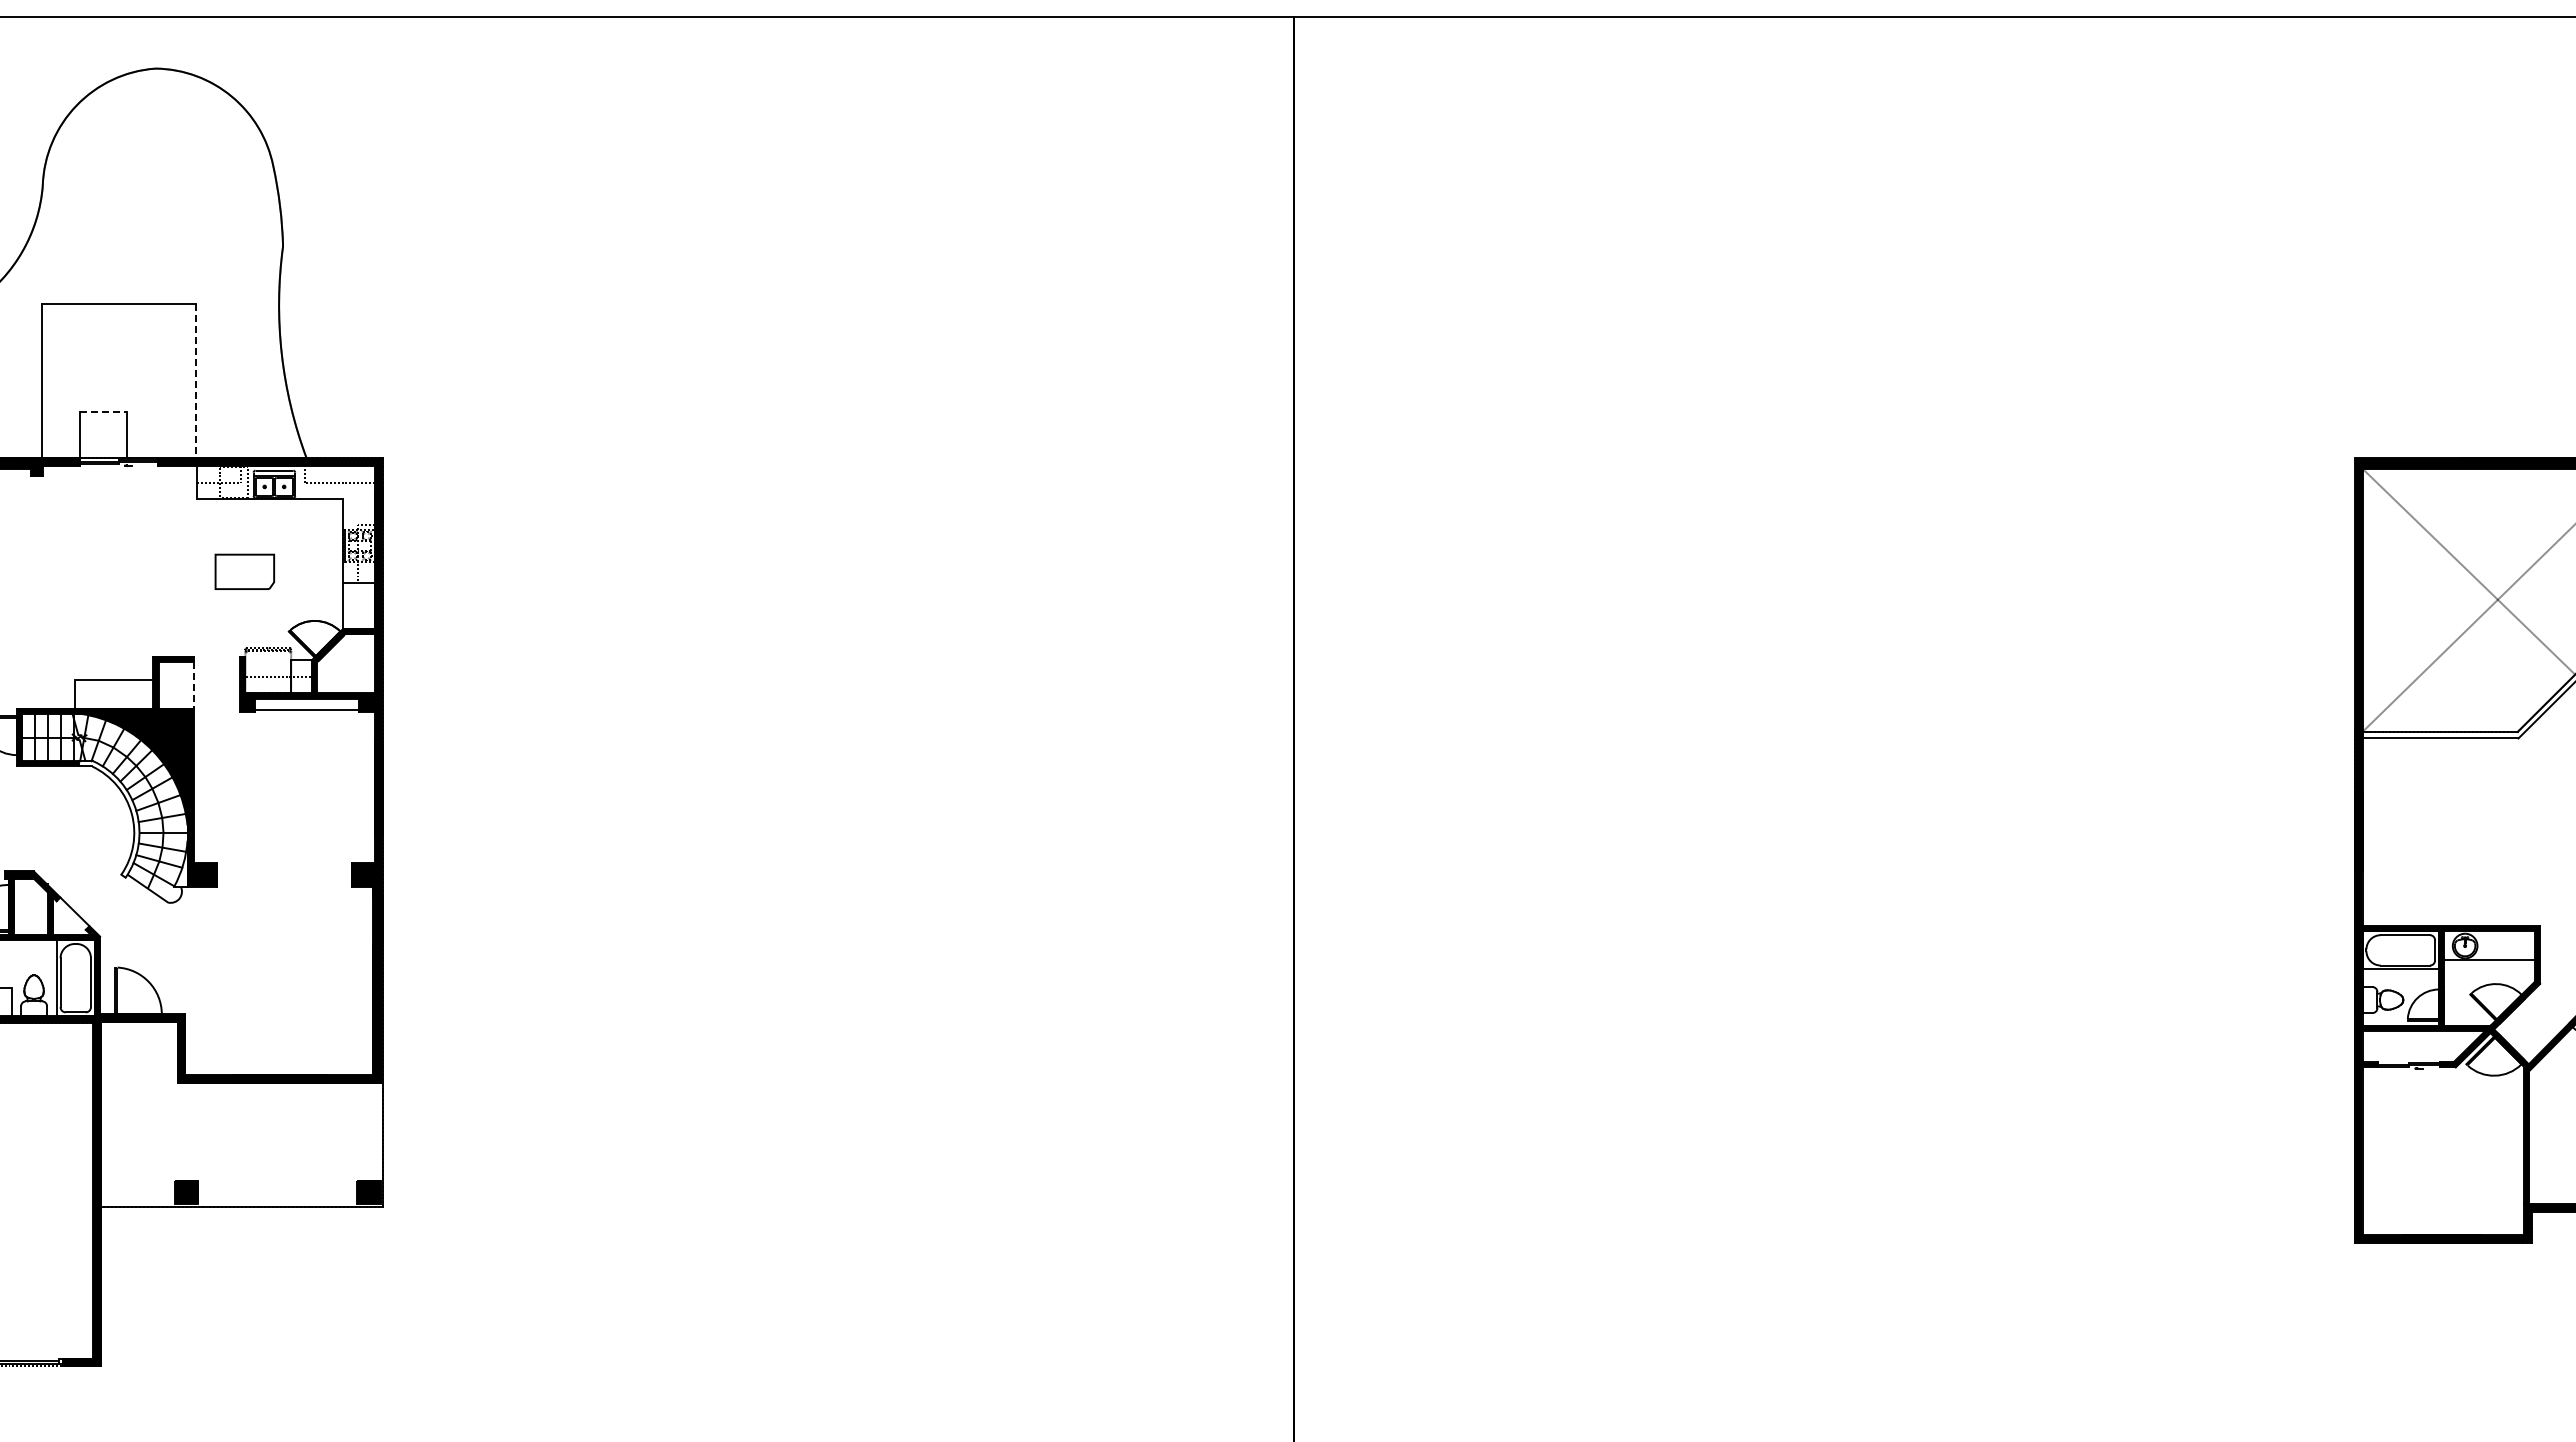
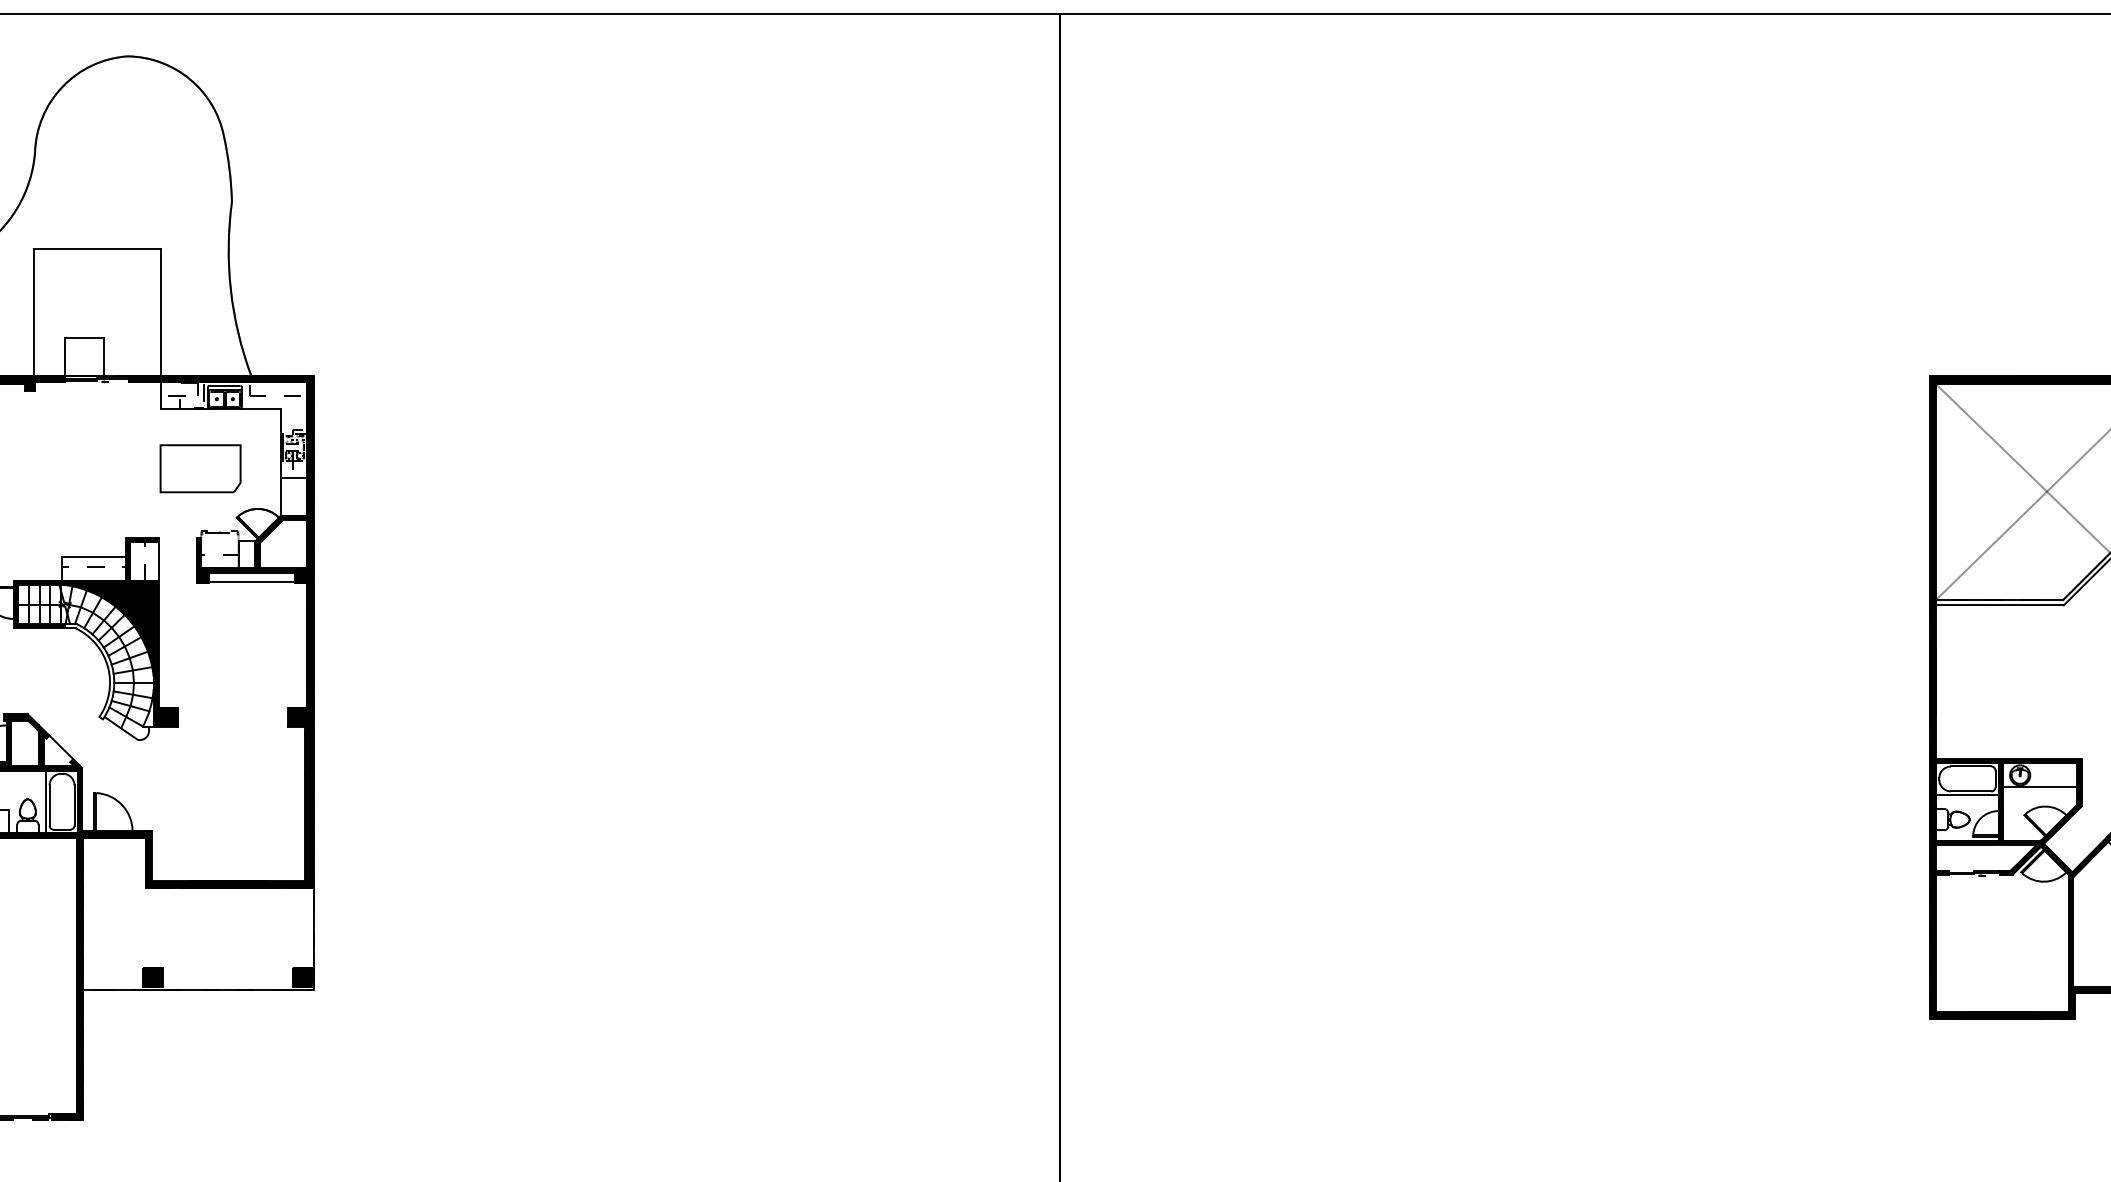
line: (196, 381) -> (161, 312), dashed -> solid
line: (103, 412) -> (84, 338), dashed -> solid
part: (244, 571) -> (200, 468), size x1.67
line: (176, 684) -> (144, 561), added
line: (194, 685) -> (159, 561), dashed -> solid
line: (114, 691) -> (93, 566), added

